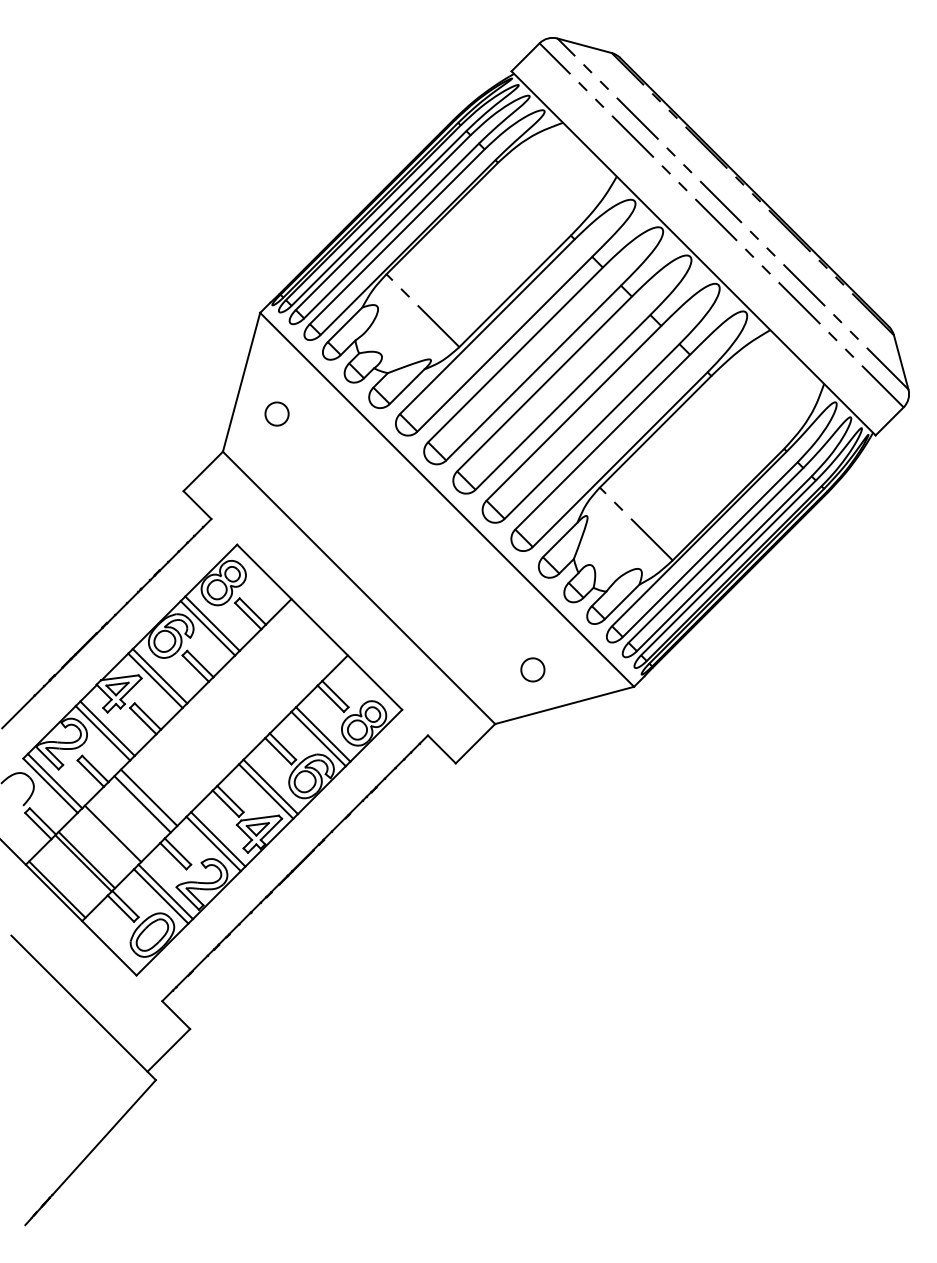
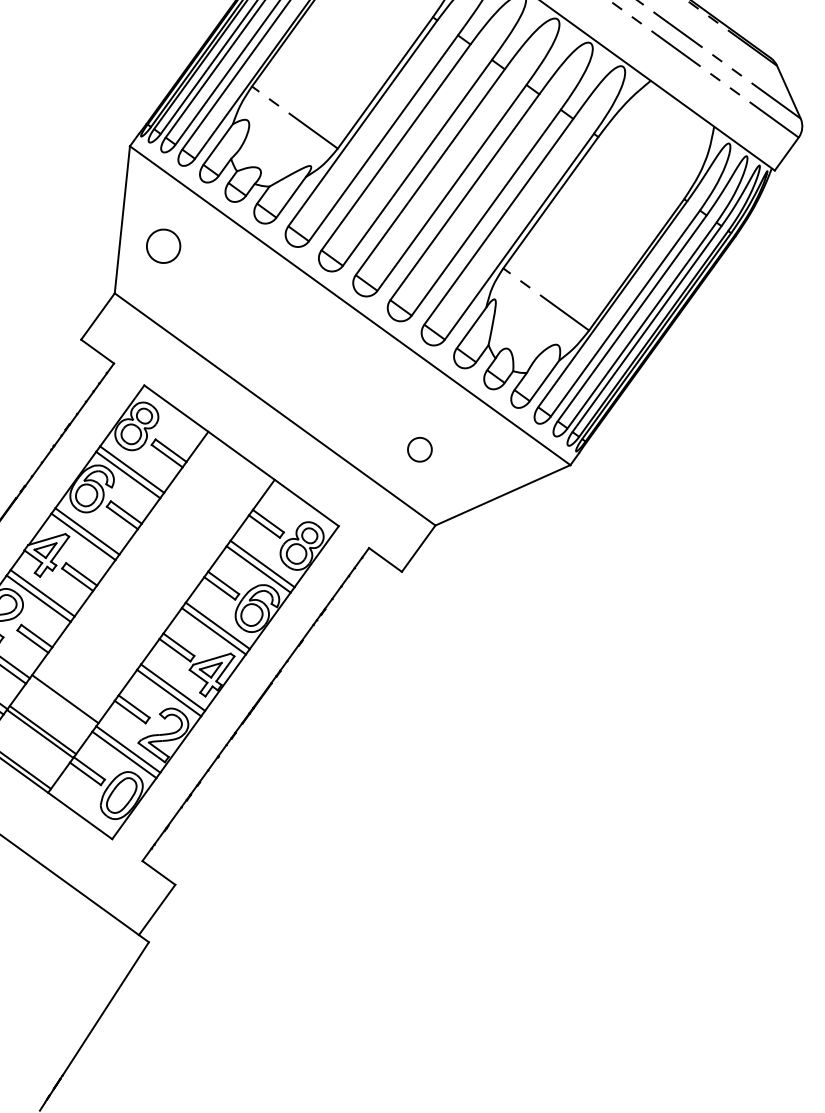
part: (276, 413) -> (162, 245), size x1.4
part: (532, 669) -> (419, 449), moved
line: (148, 797) -> (95, 656), removed
line: (142, 804) -> (90, 664), removed

